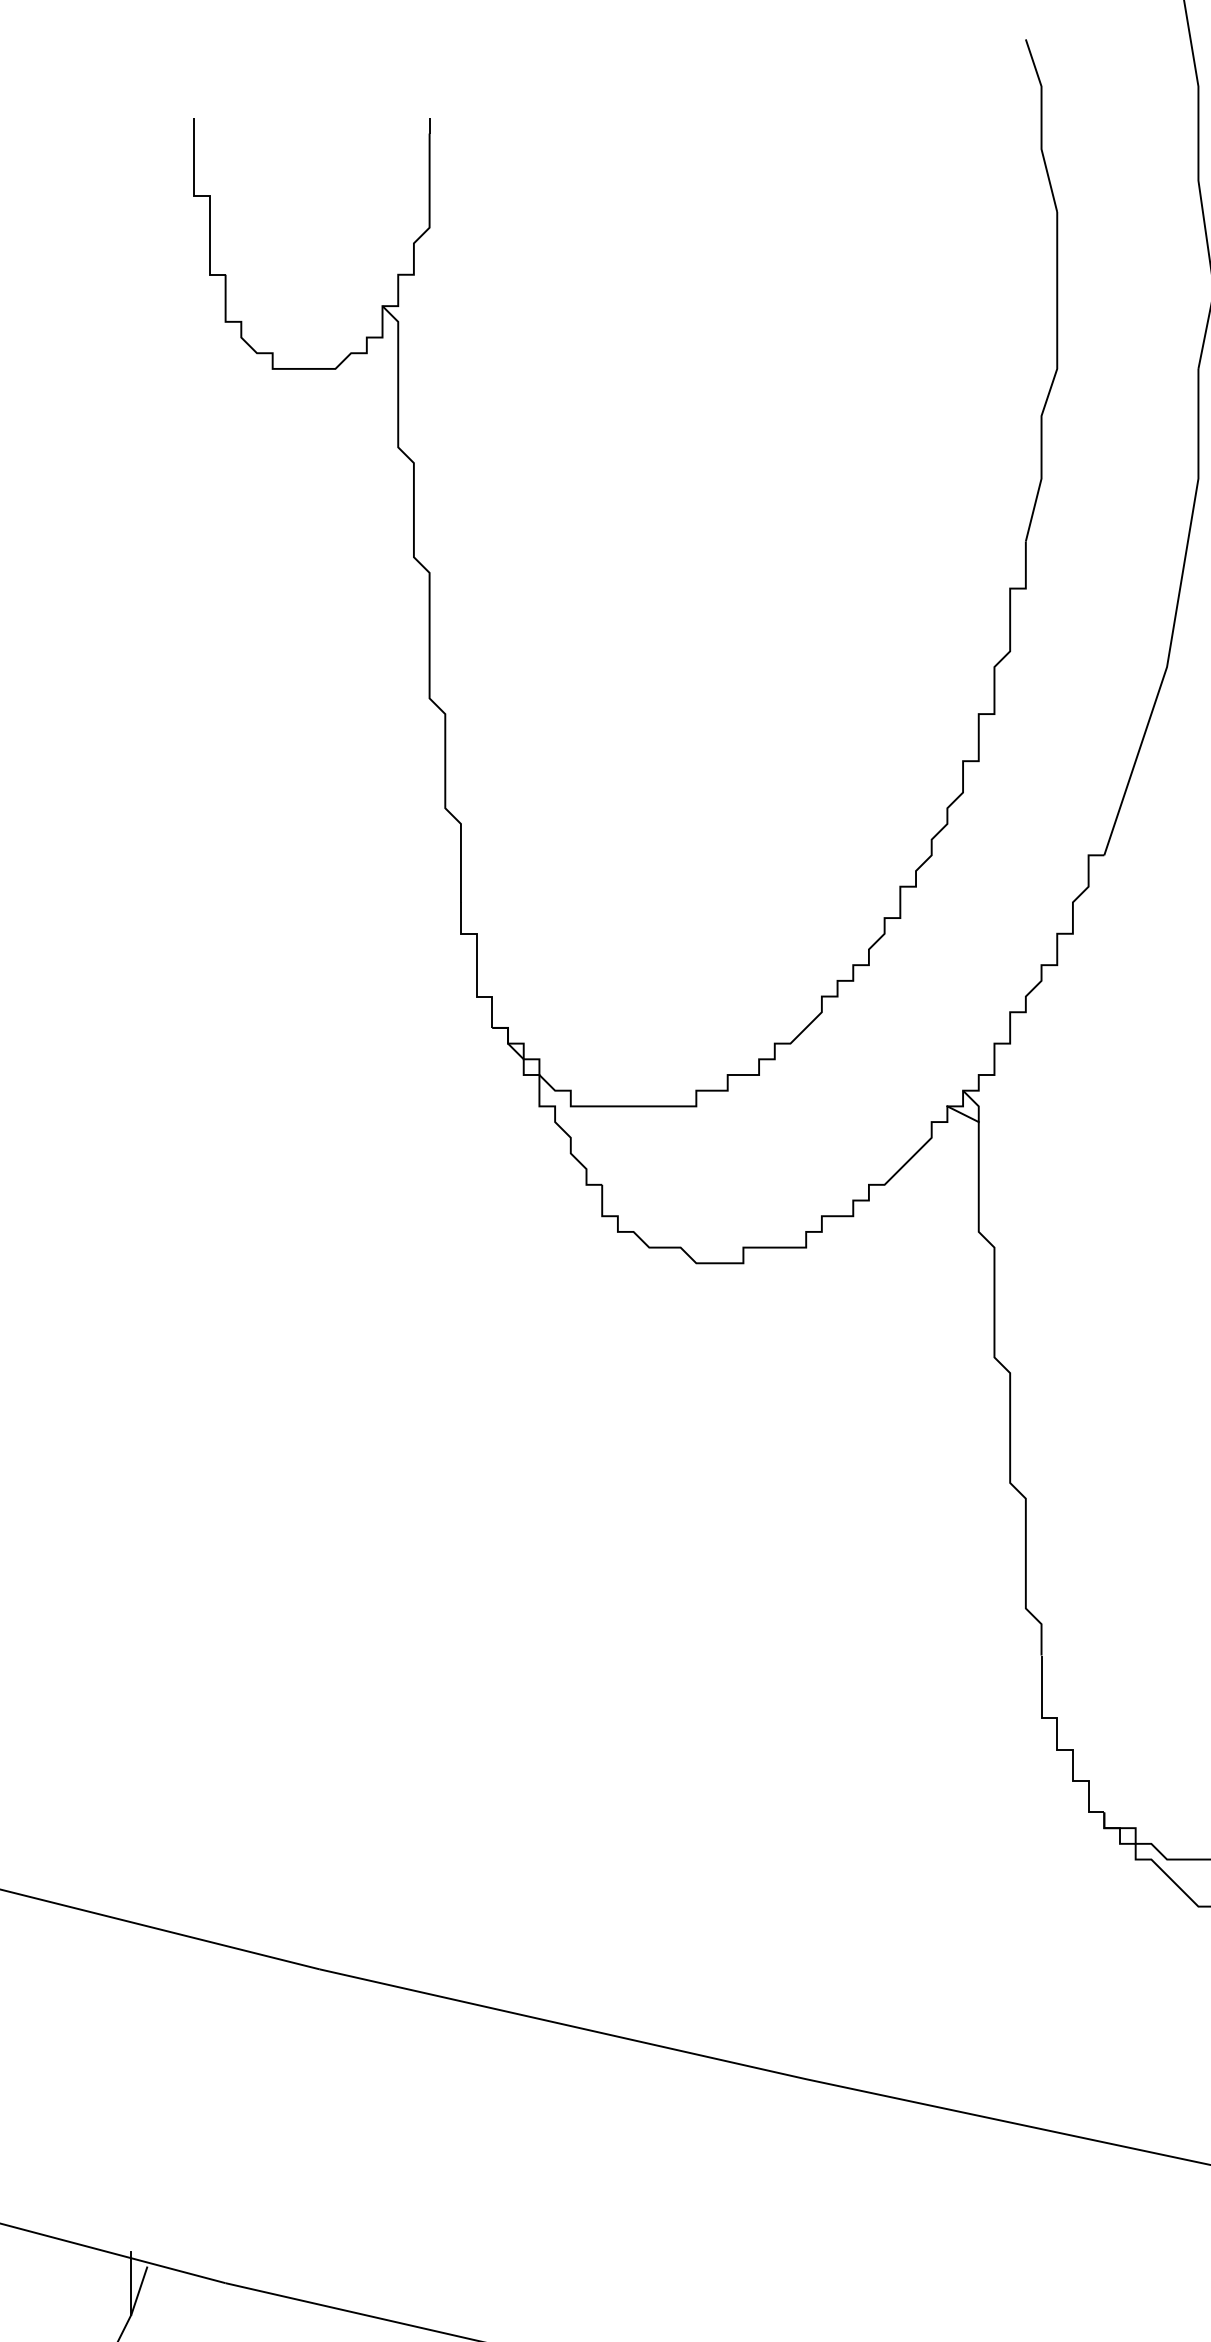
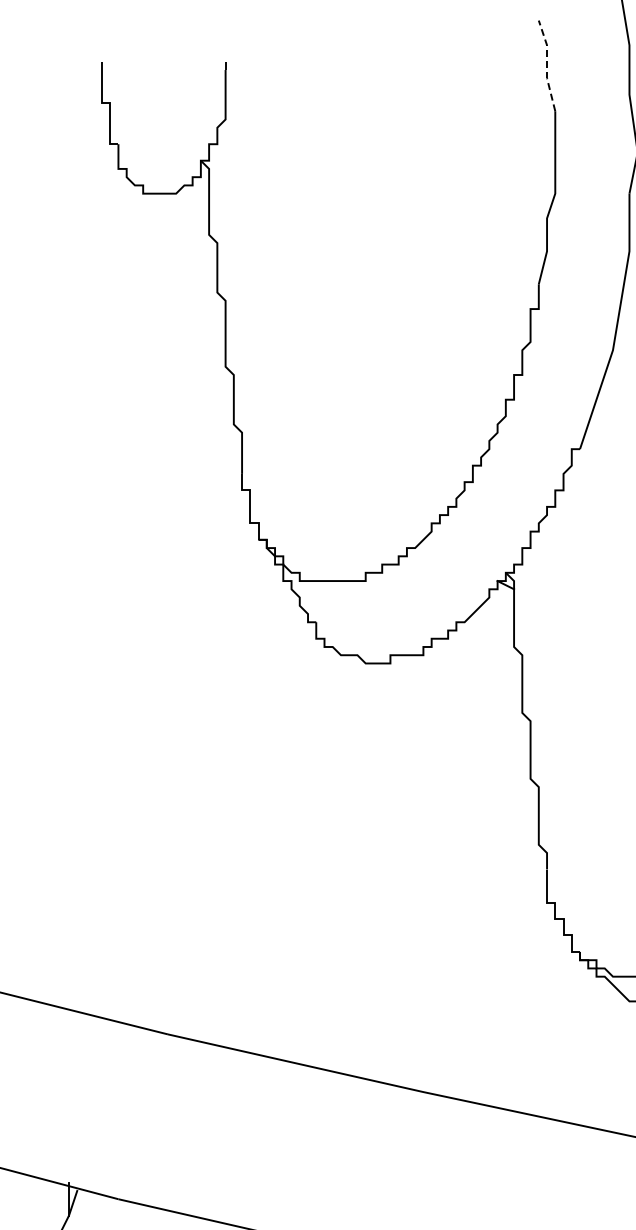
line: (1042, 124) -> (547, 65), solid -> dashed

